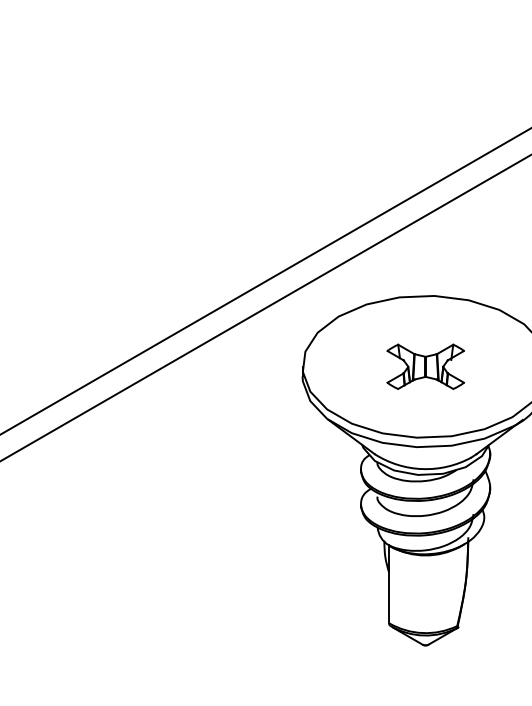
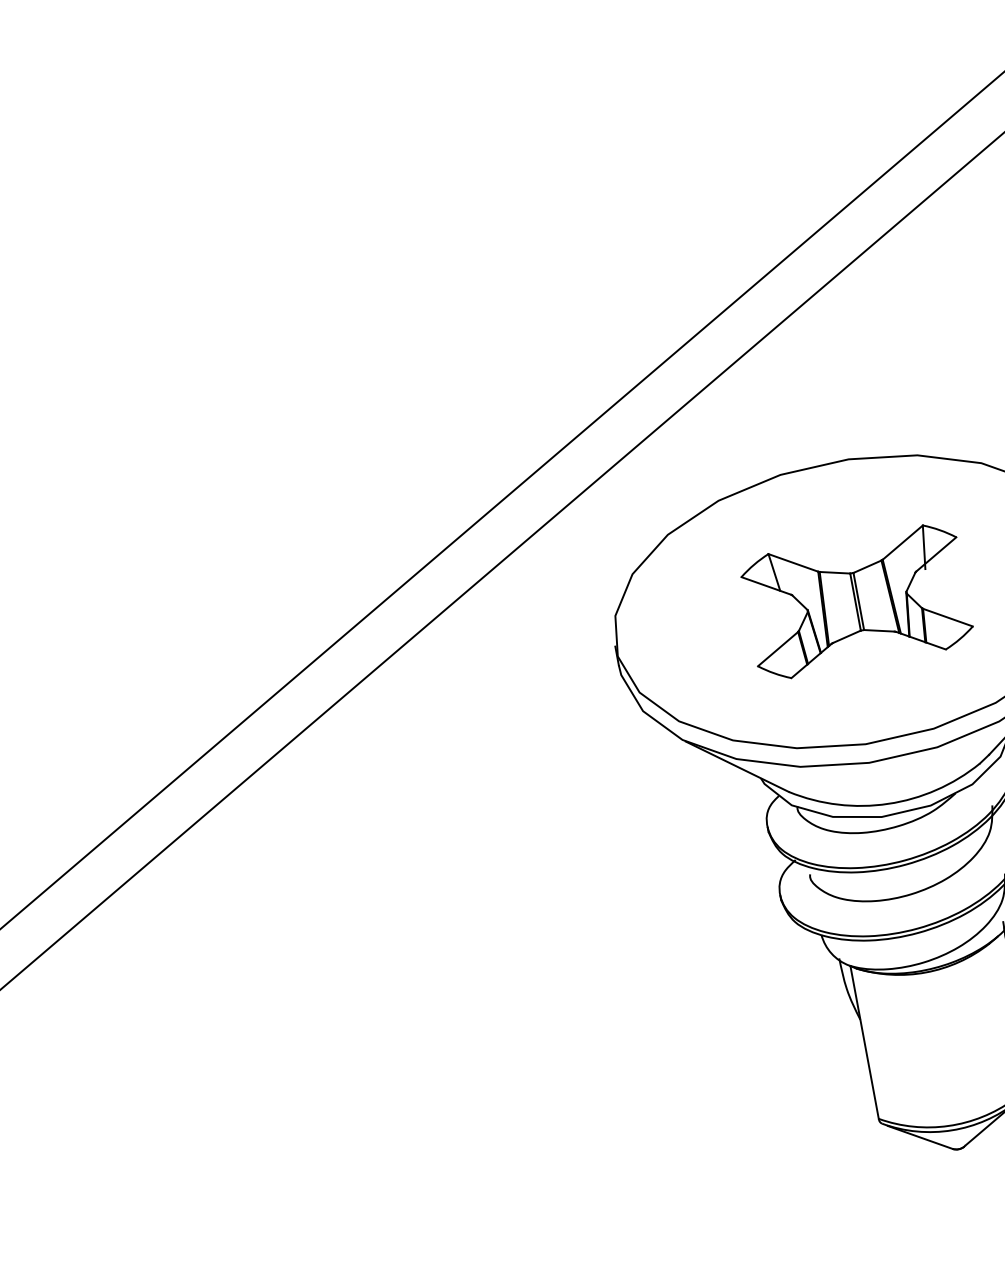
part: (425, 366) -> (856, 601), size x1.43

